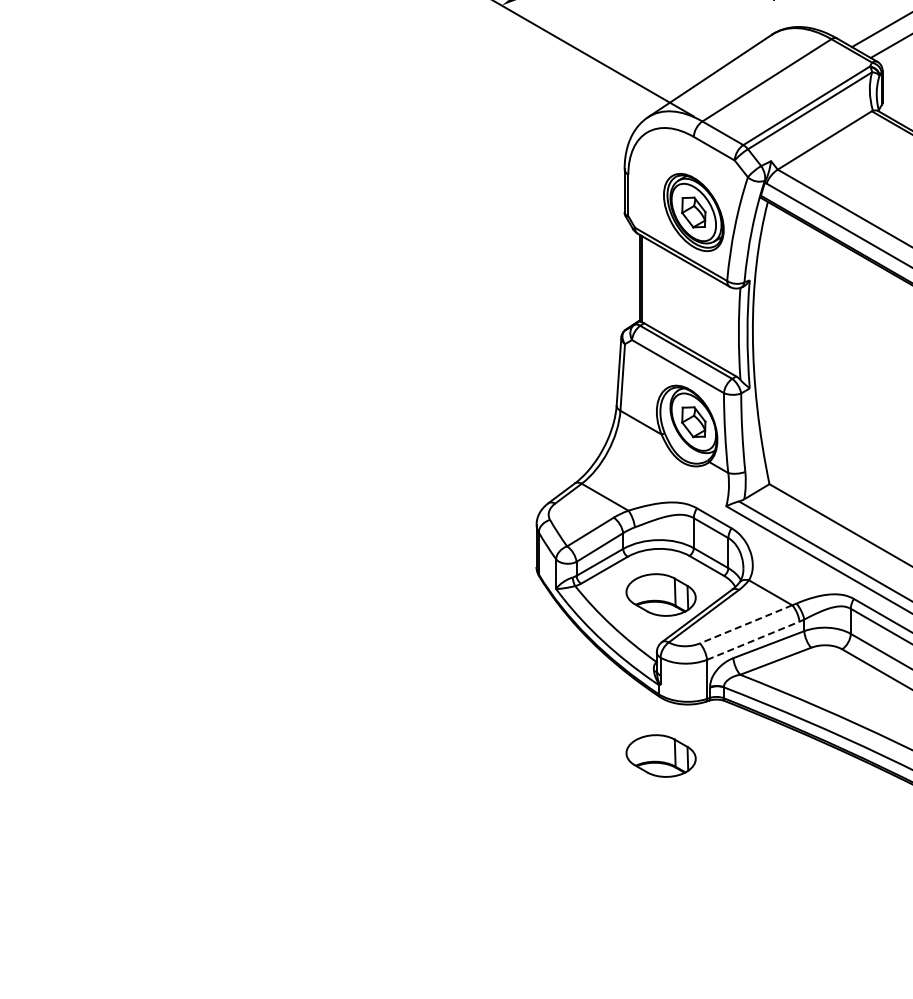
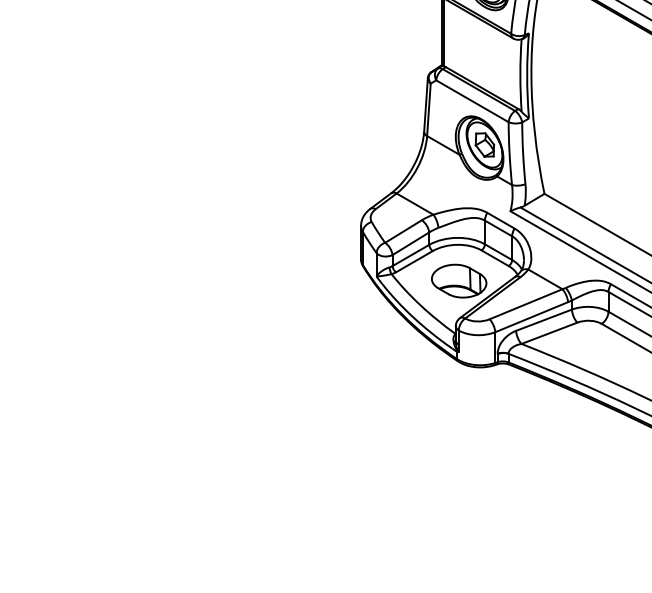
line: (746, 624) -> (526, 304), dashed -> solid
line: (753, 640) -> (531, 316), dashed -> solid
part: (660, 755) -> (458, 407), removed

